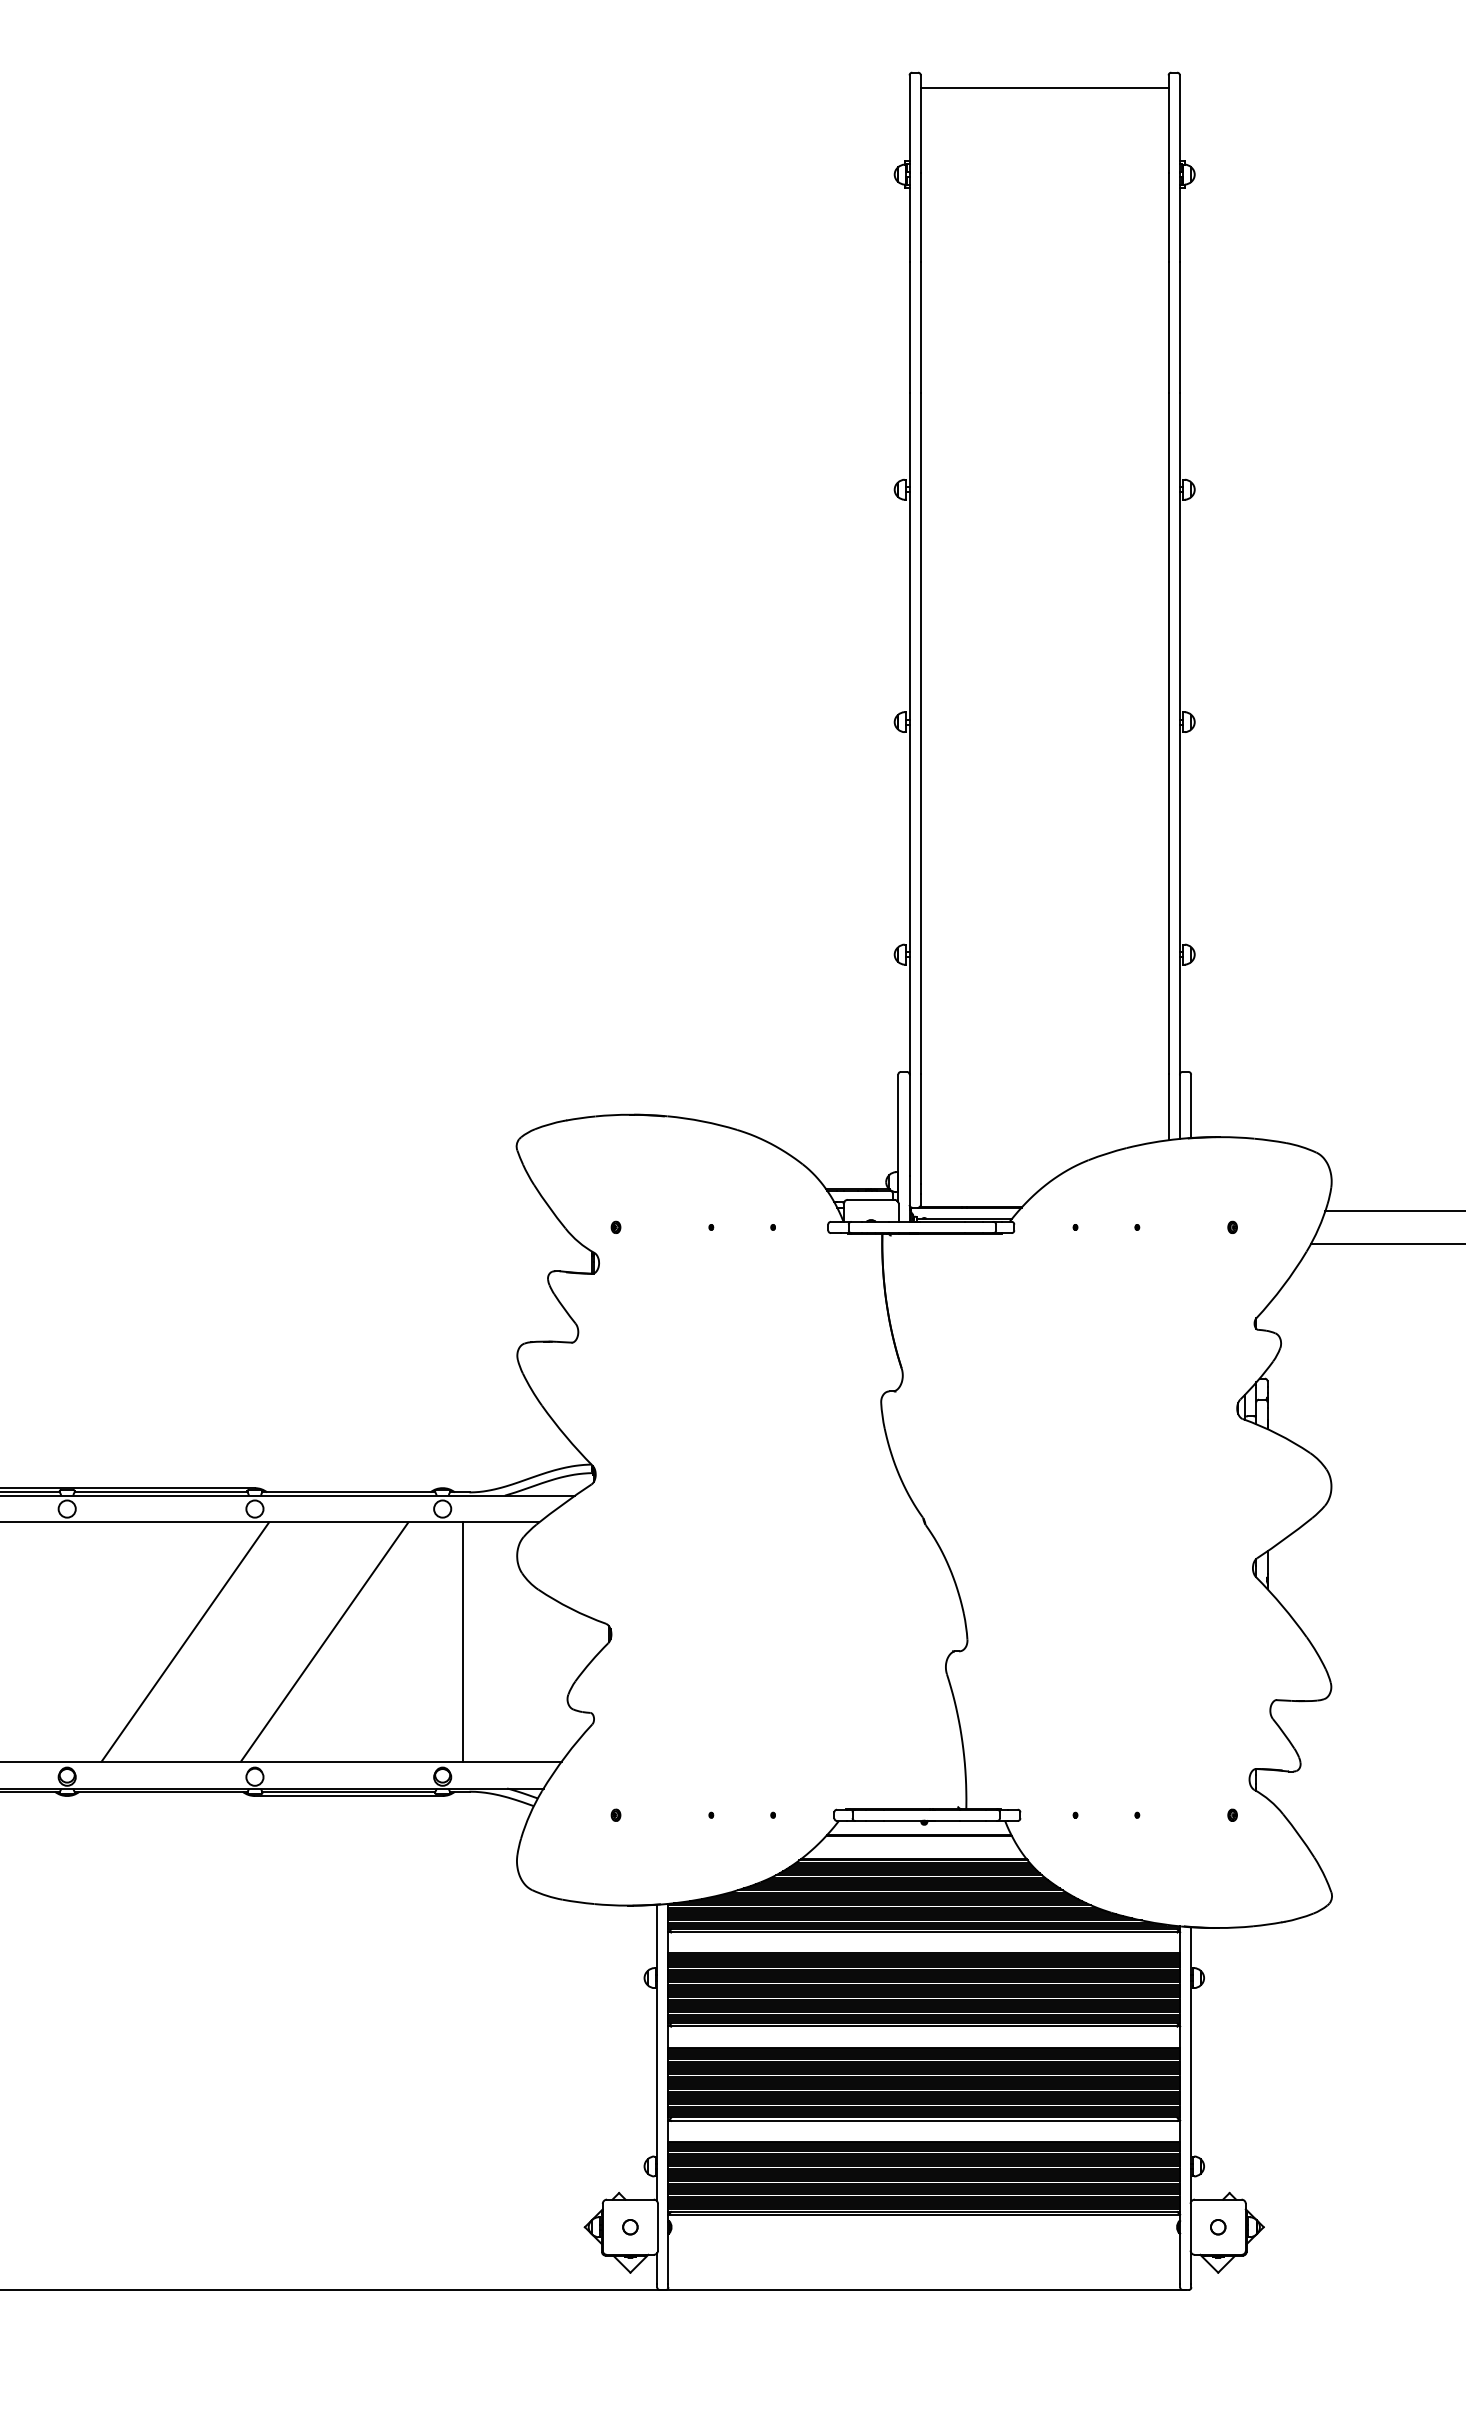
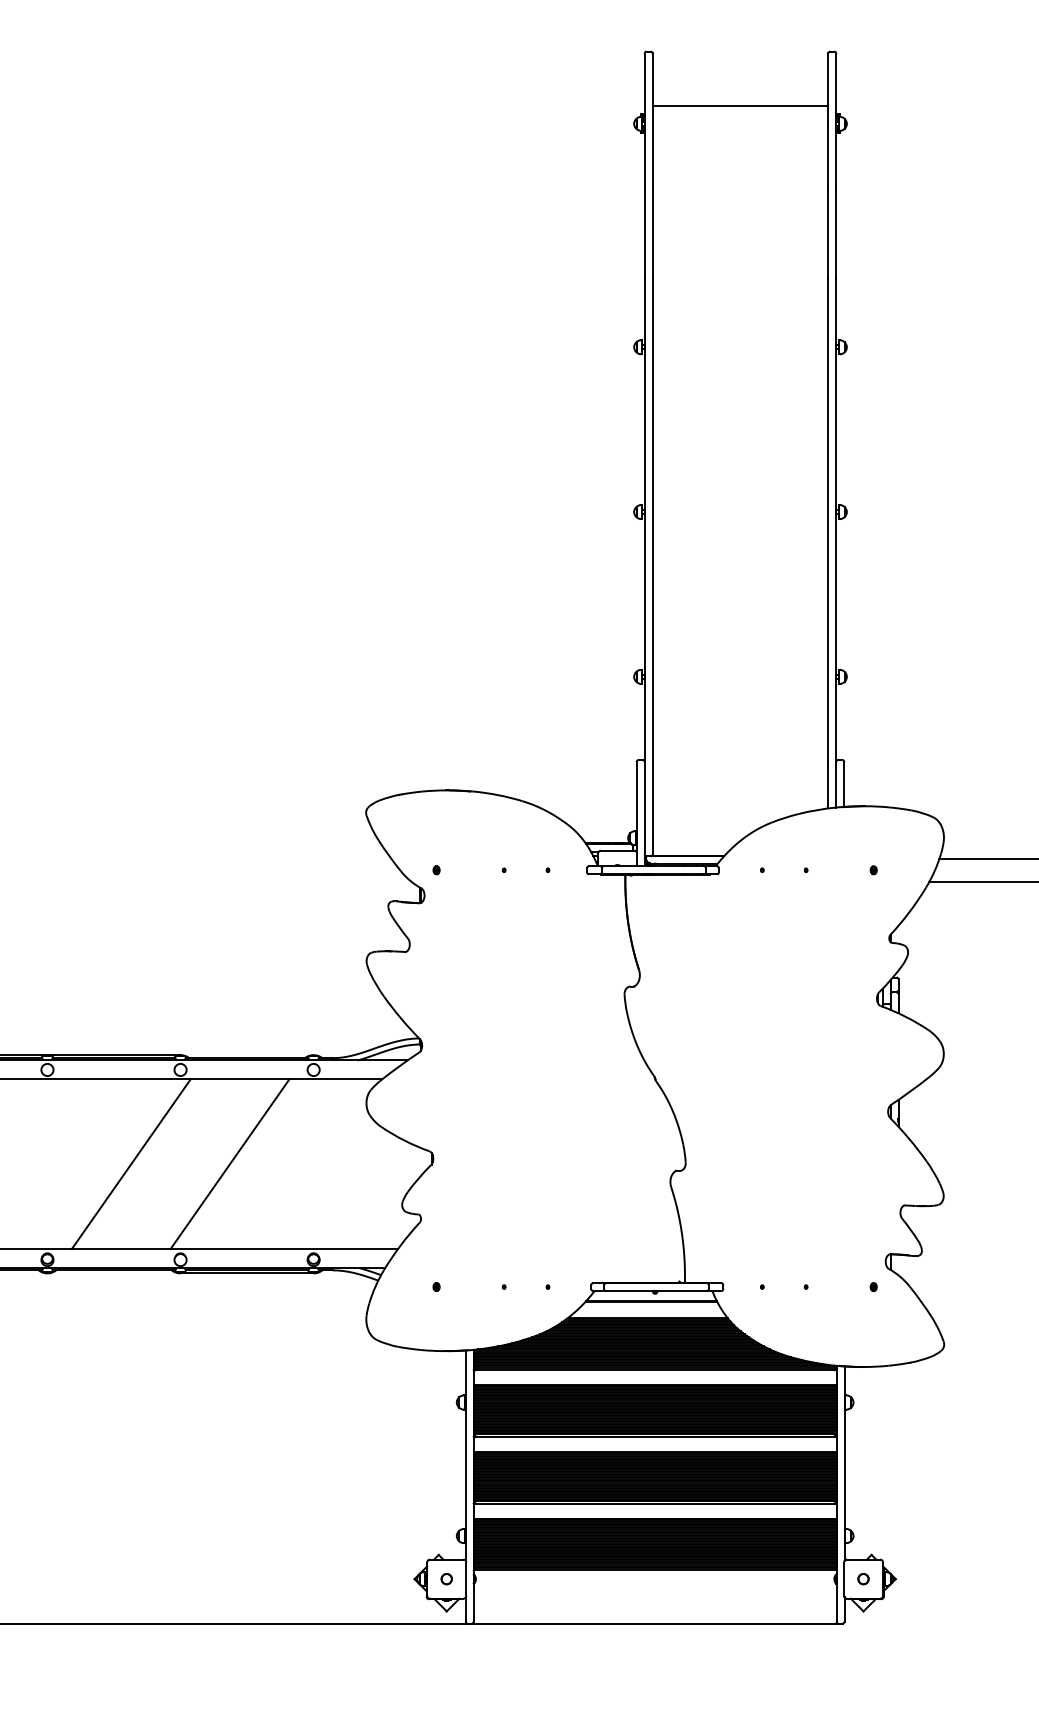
line: (1044, 87) -> (740, 106), moved
line: (462, 1641) -> (327, 1163), removed

